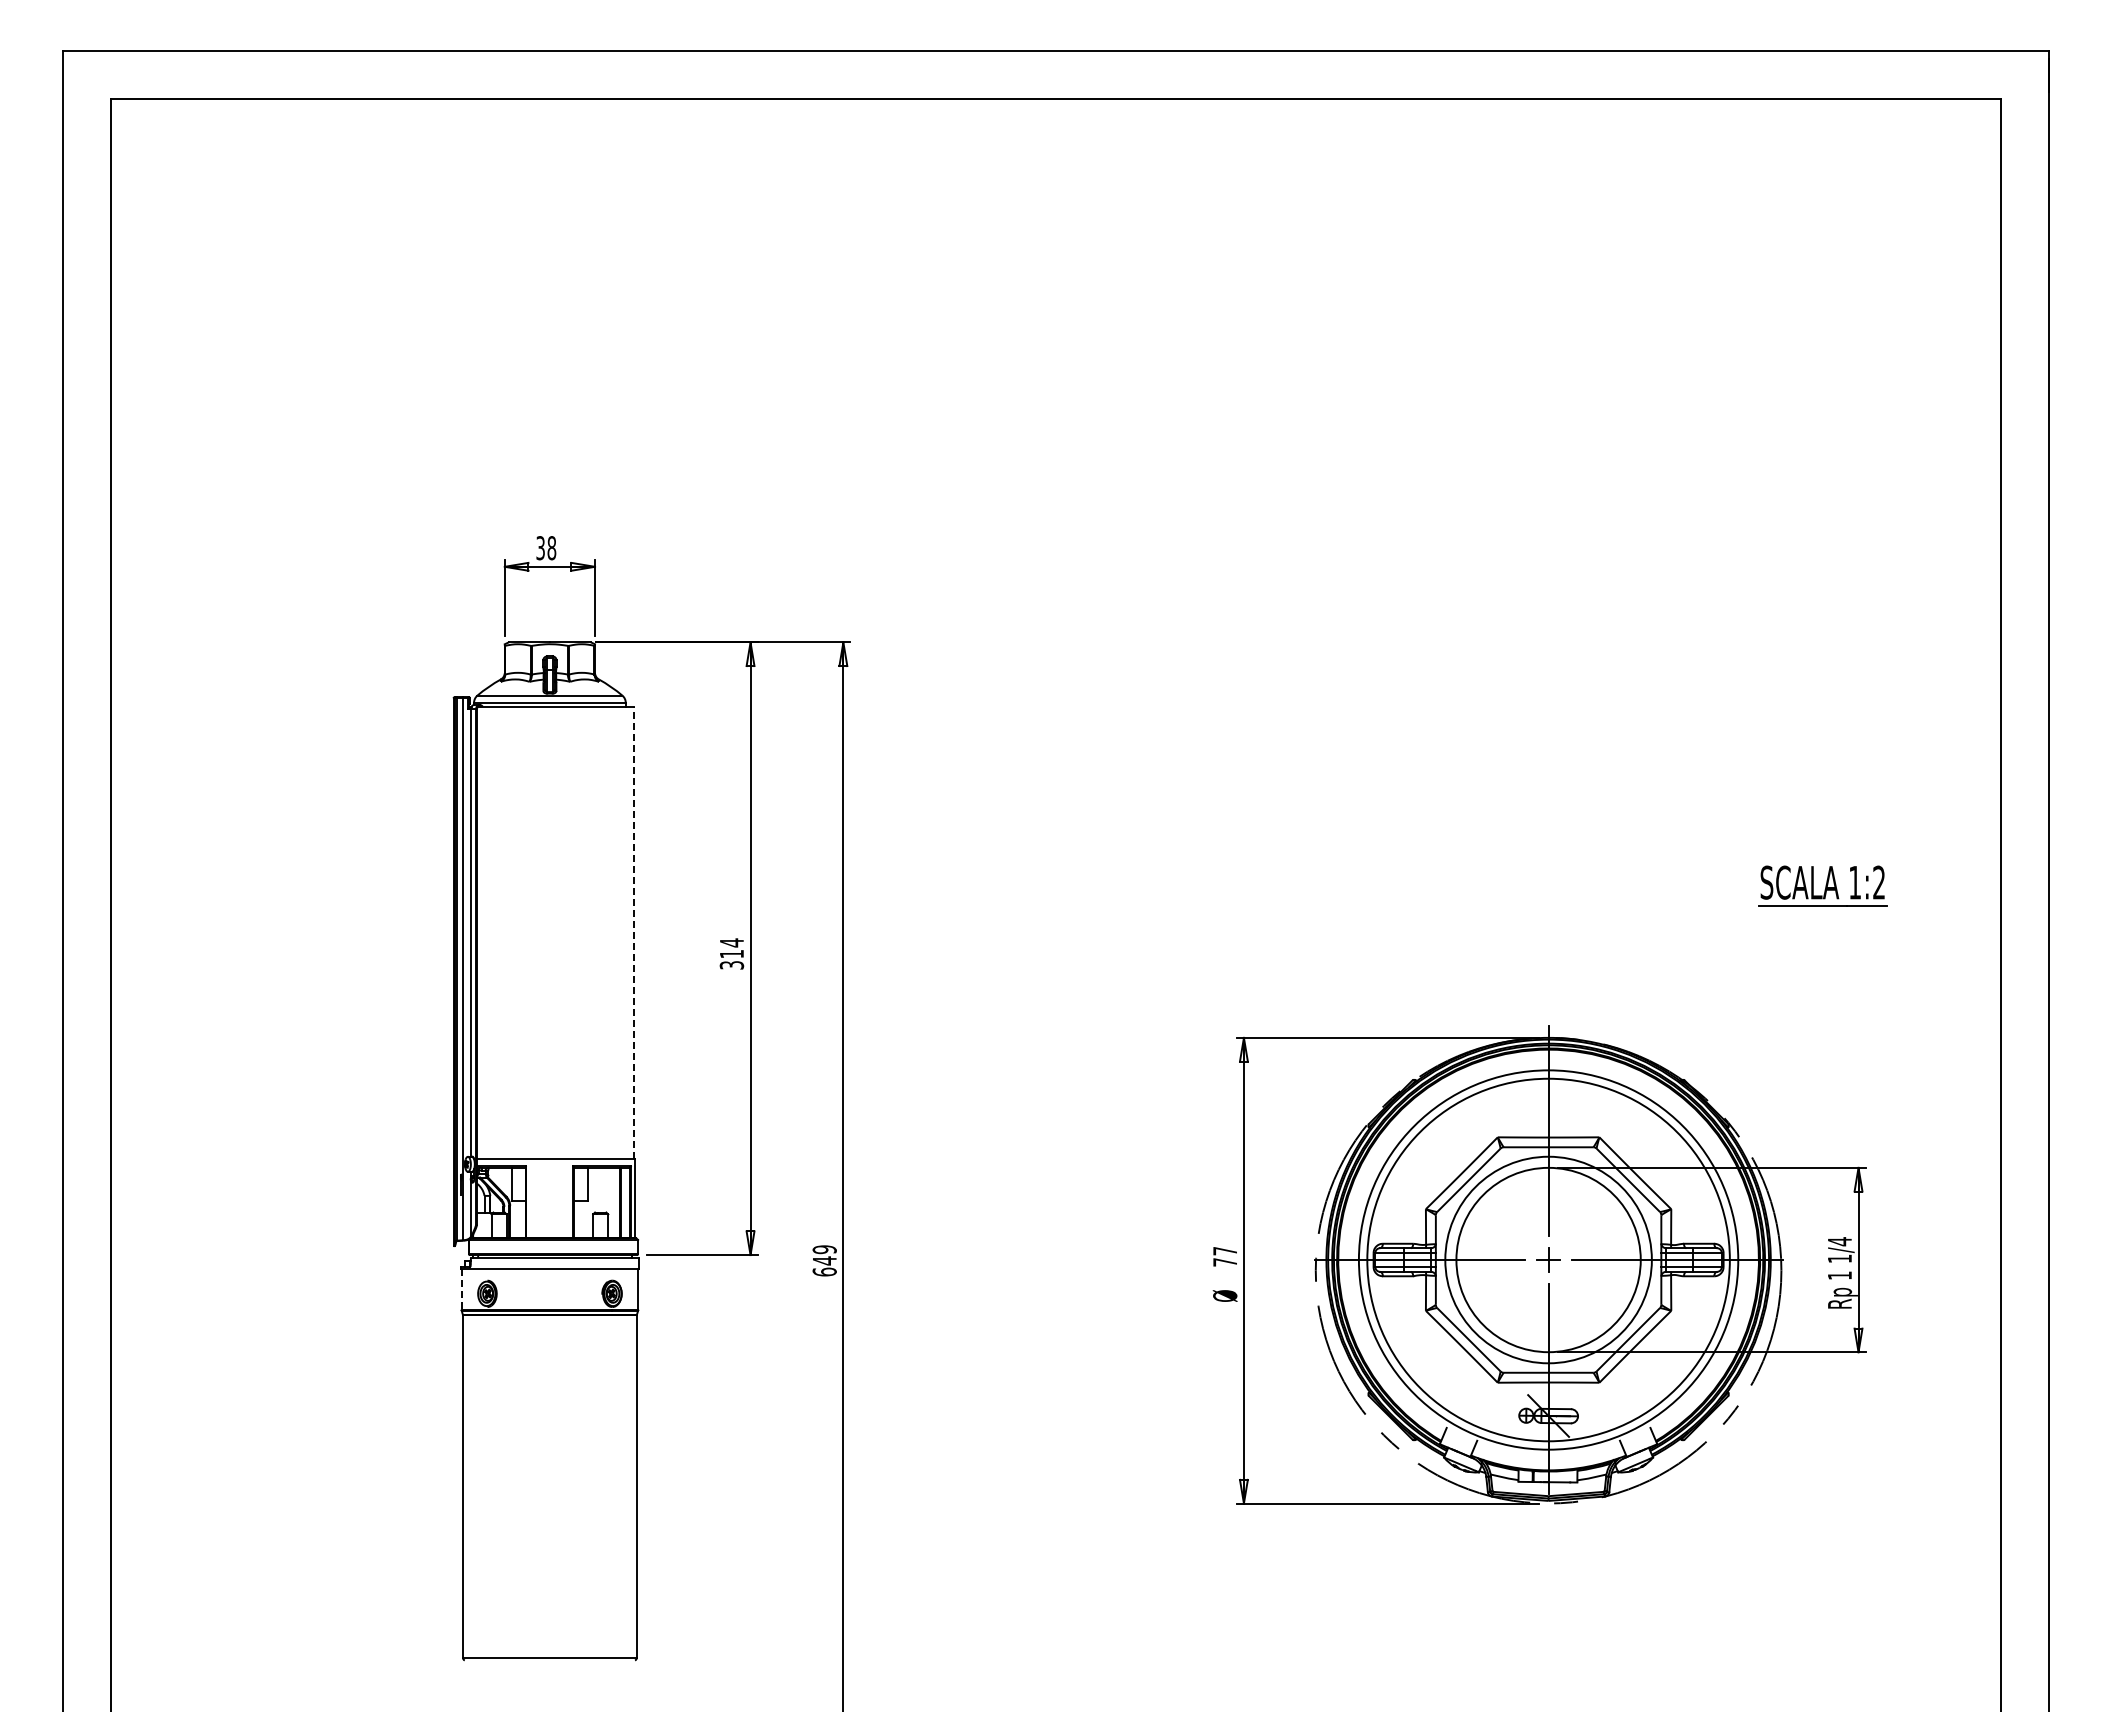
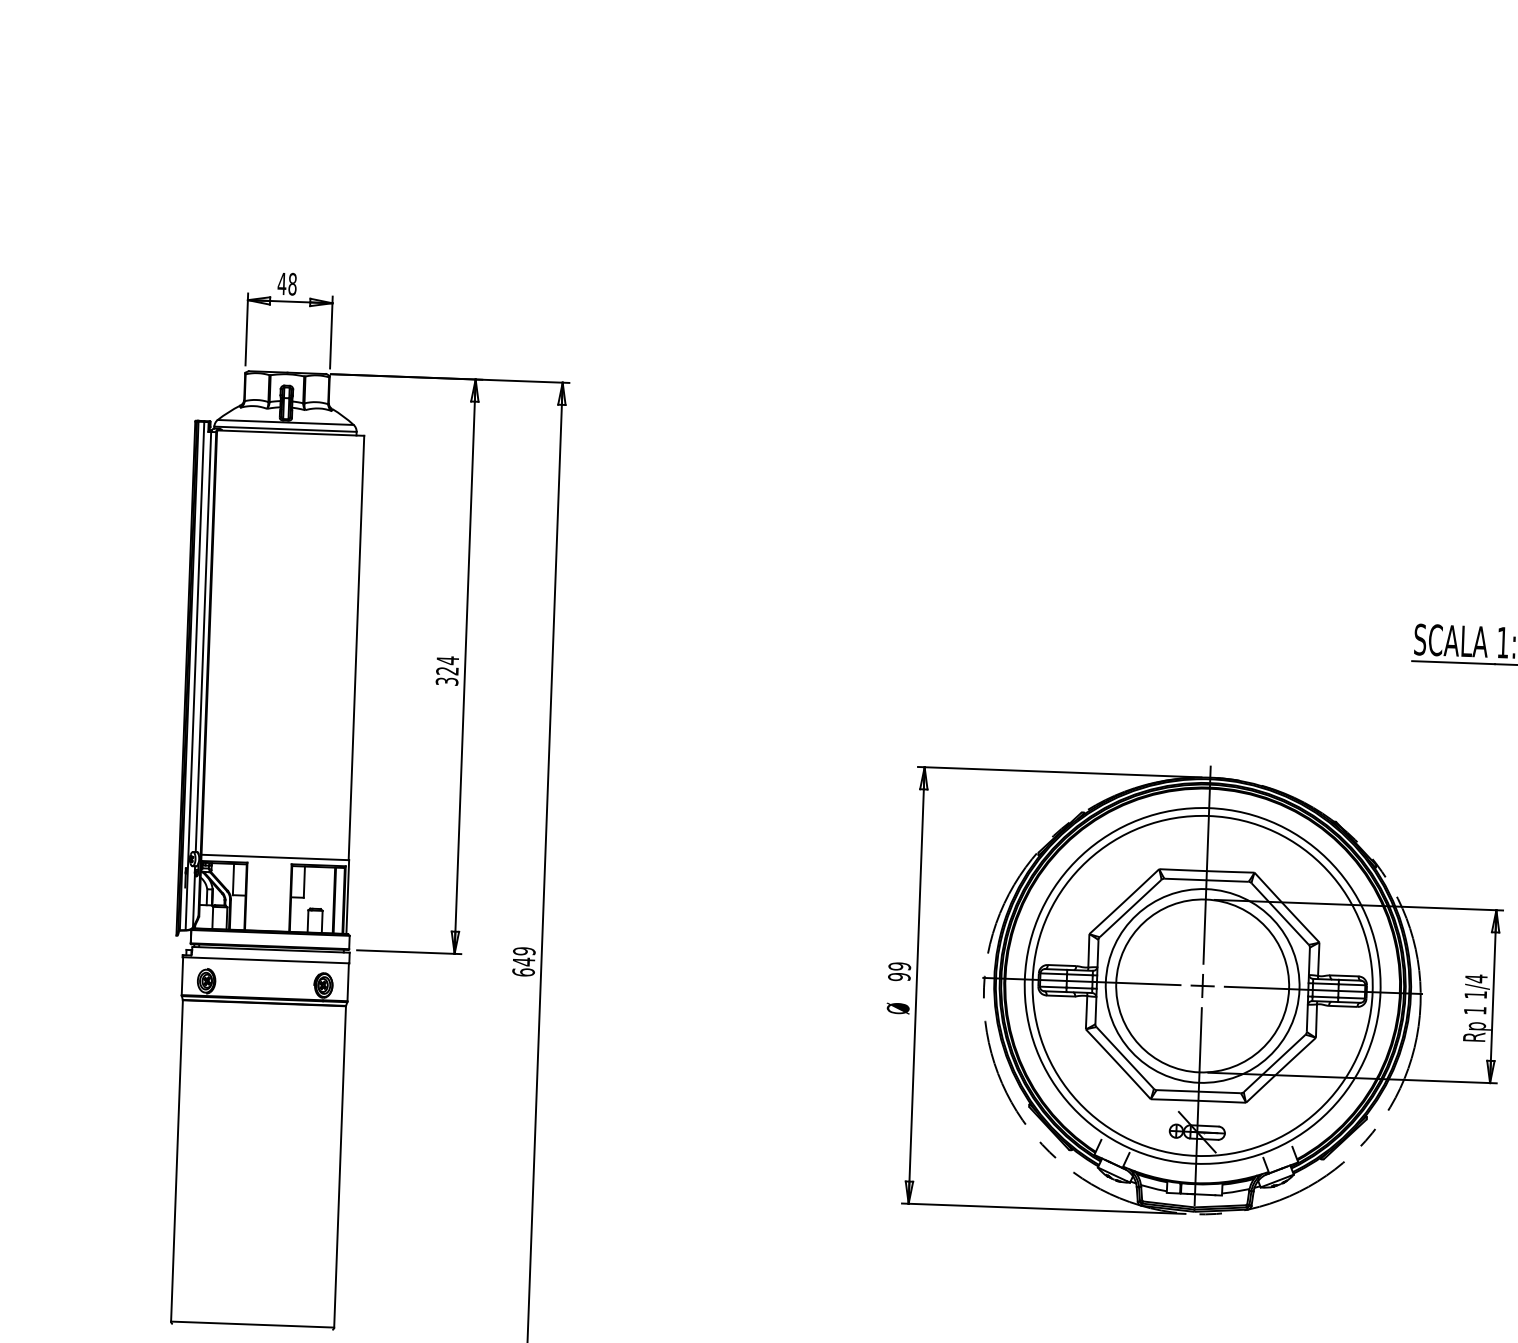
text: (540, 548) -> (281, 284), 38 -> 48
line: (634, 932) -> (356, 647), dashed -> solid
text: (731, 954) -> (447, 671), 314 -> 324
text: (1225, 1256) -> (899, 971), 77 -> 99
line: (461, 1289) -> (182, 976), dashed -> solid

